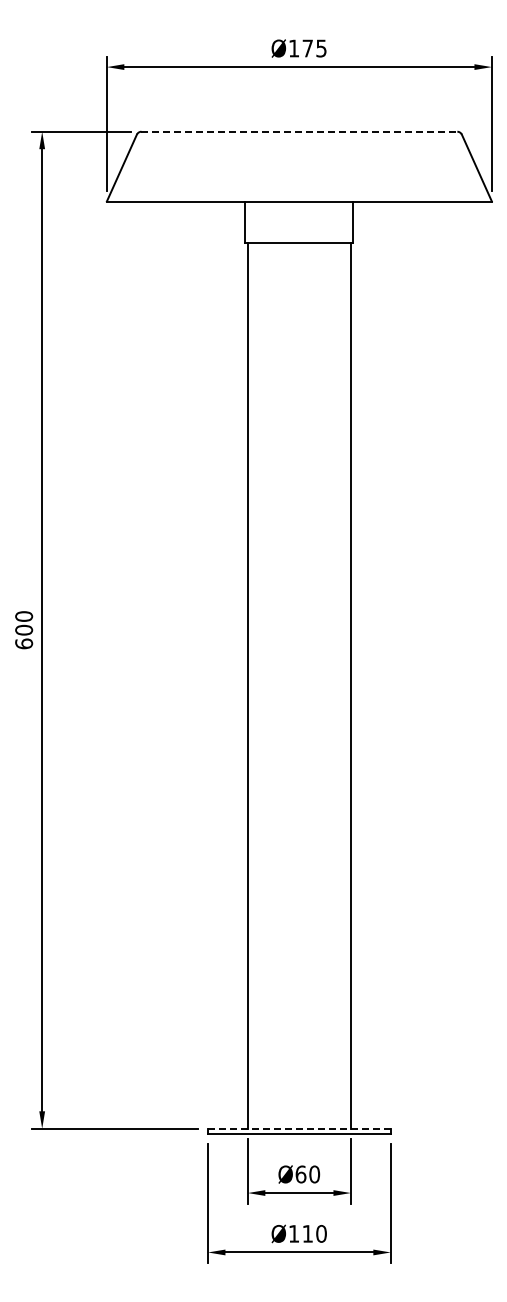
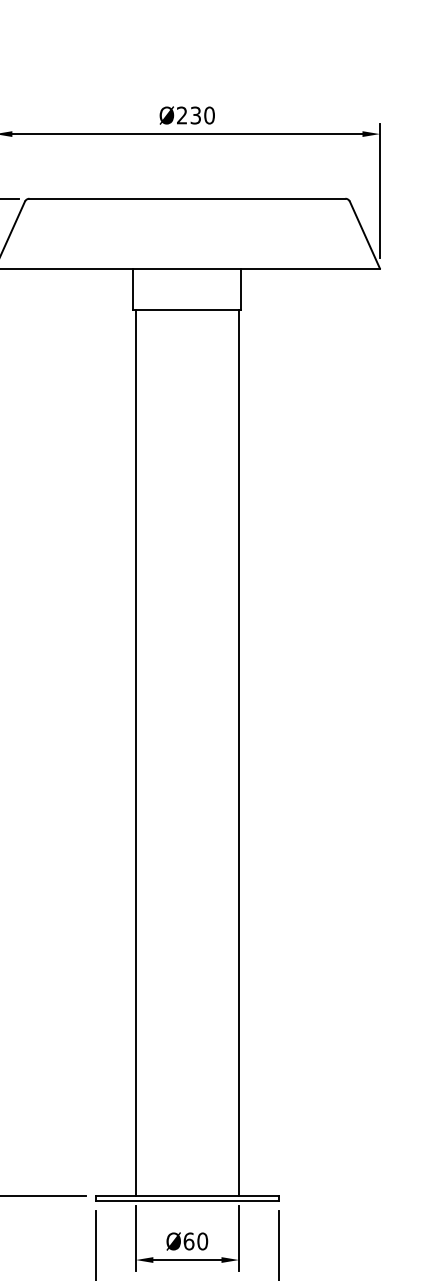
text: (307, 48) -> (195, 115), Ø175 -> Ø230
line: (299, 131) -> (187, 198), dashed -> solid
line: (299, 1128) -> (187, 1195), dashed -> solid

